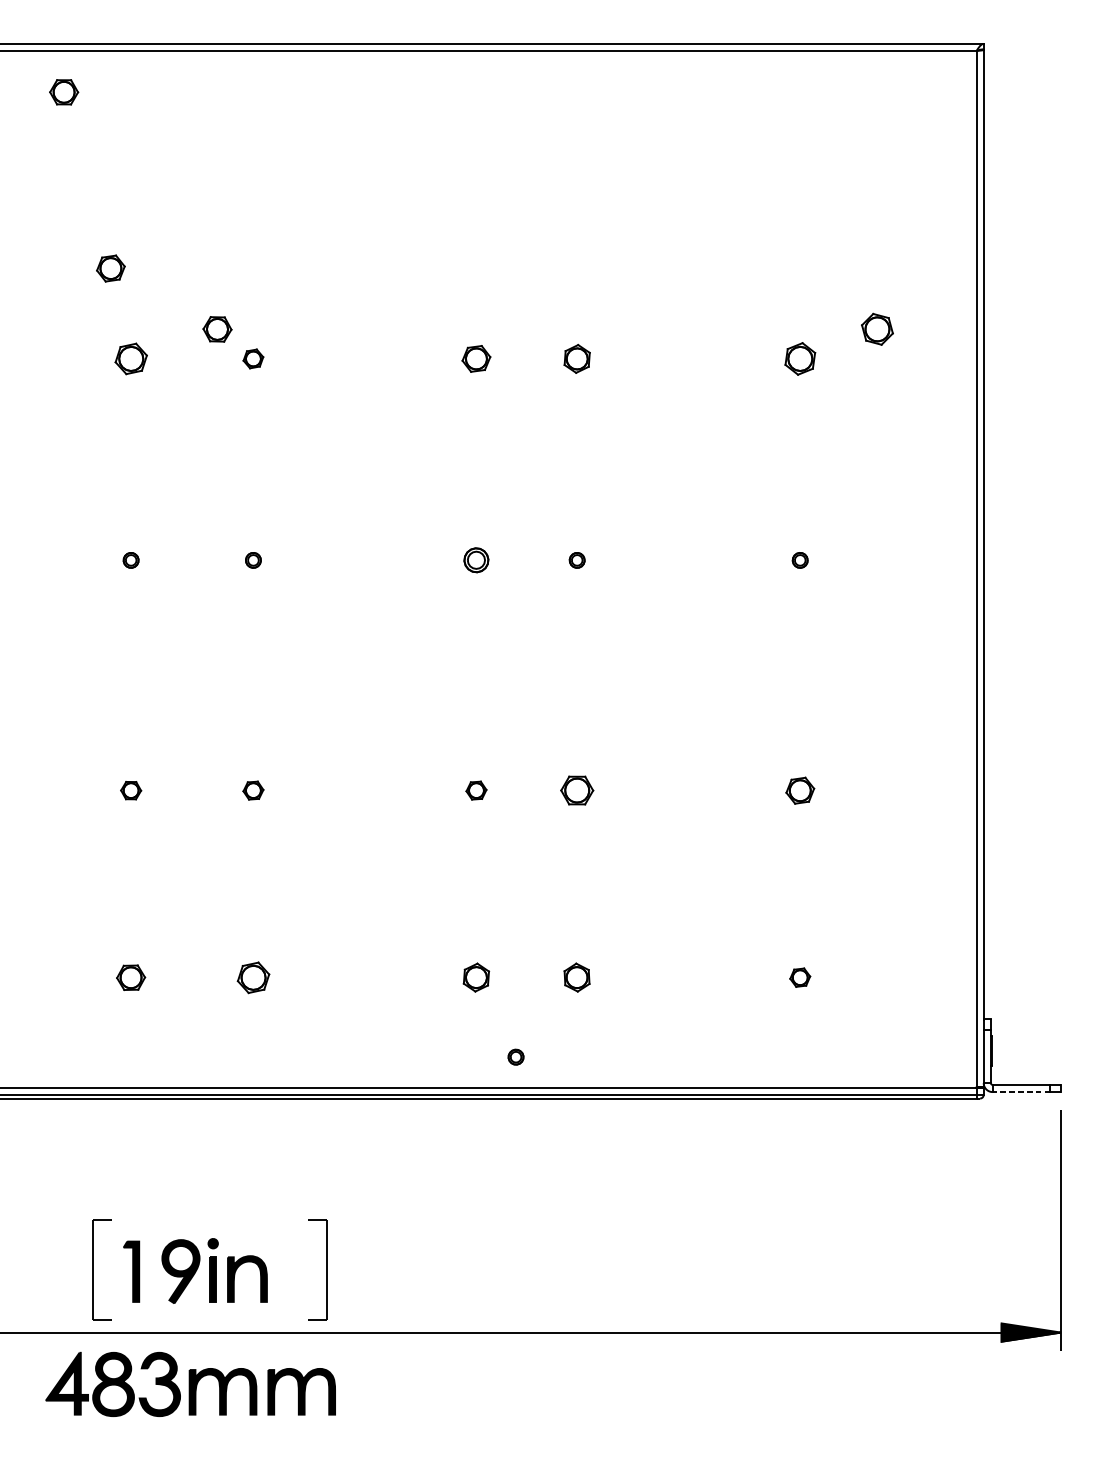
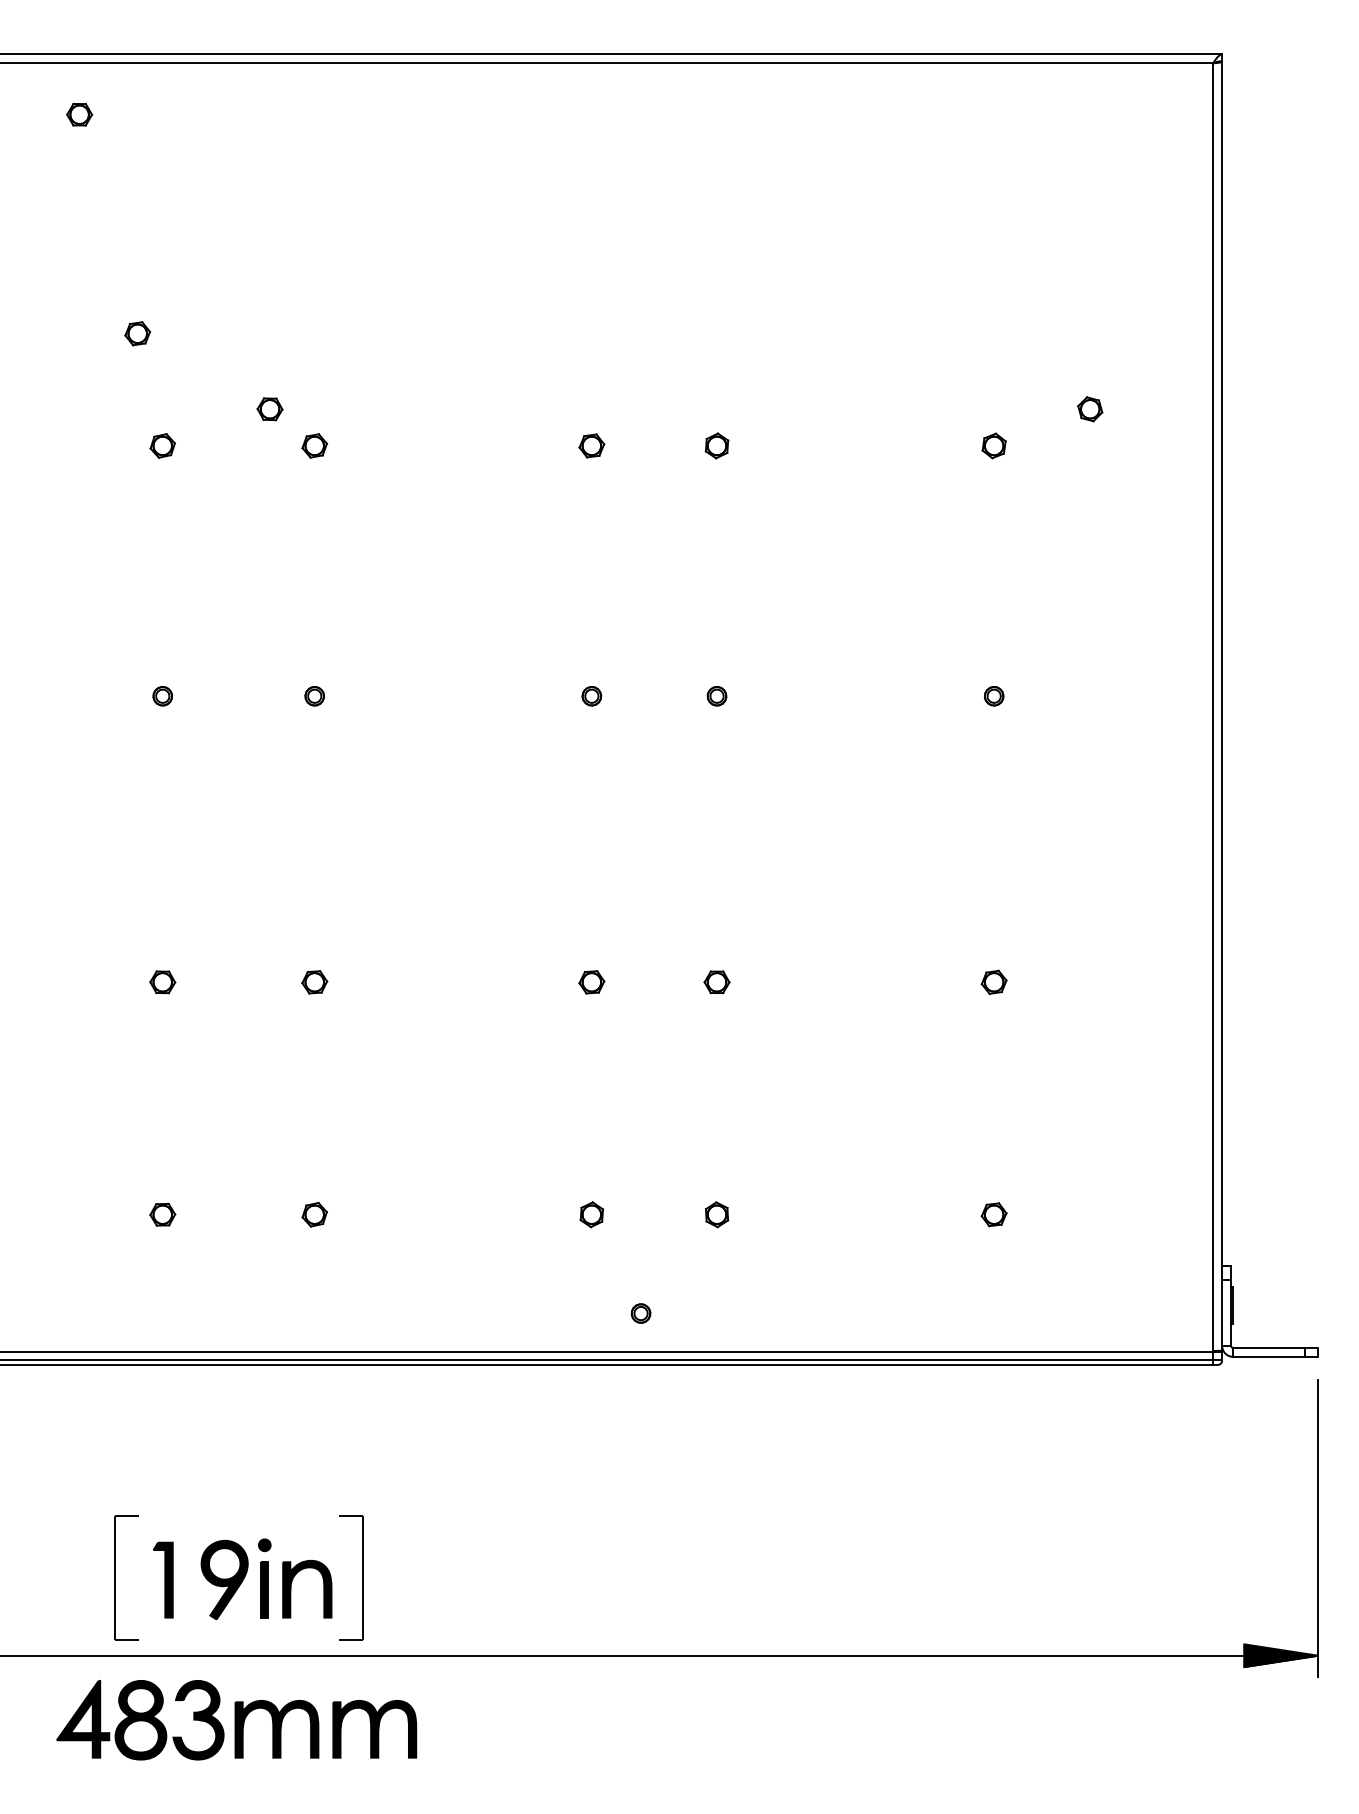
part: (64, 92) -> (79, 114), size x0.71
part: (110, 268) -> (137, 333), size x0.71
part: (217, 329) -> (269, 409), size x0.71
part: (877, 329) -> (1090, 409), size x0.62
part: (130, 358) -> (162, 445), size x0.62
part: (476, 358) -> (591, 445), size x0.71
part: (576, 358) -> (716, 445), size x0.71
part: (799, 358) -> (993, 445), size x0.62
part: (476, 560) -> (591, 696), size x0.62
part: (799, 789) -> (993, 981), size x0.71
part: (576, 790) -> (716, 982), size x0.62
part: (130, 977) -> (162, 1214), size x0.71
part: (253, 977) -> (314, 1214), size x0.62
part: (476, 977) -> (591, 1214), size x0.71
part: (577, 977) -> (717, 1214), size x0.71
line: (1021, 1091) -> (1269, 1356), dashed -> solid
part: (327, 1269) -> (362, 1577), moved

